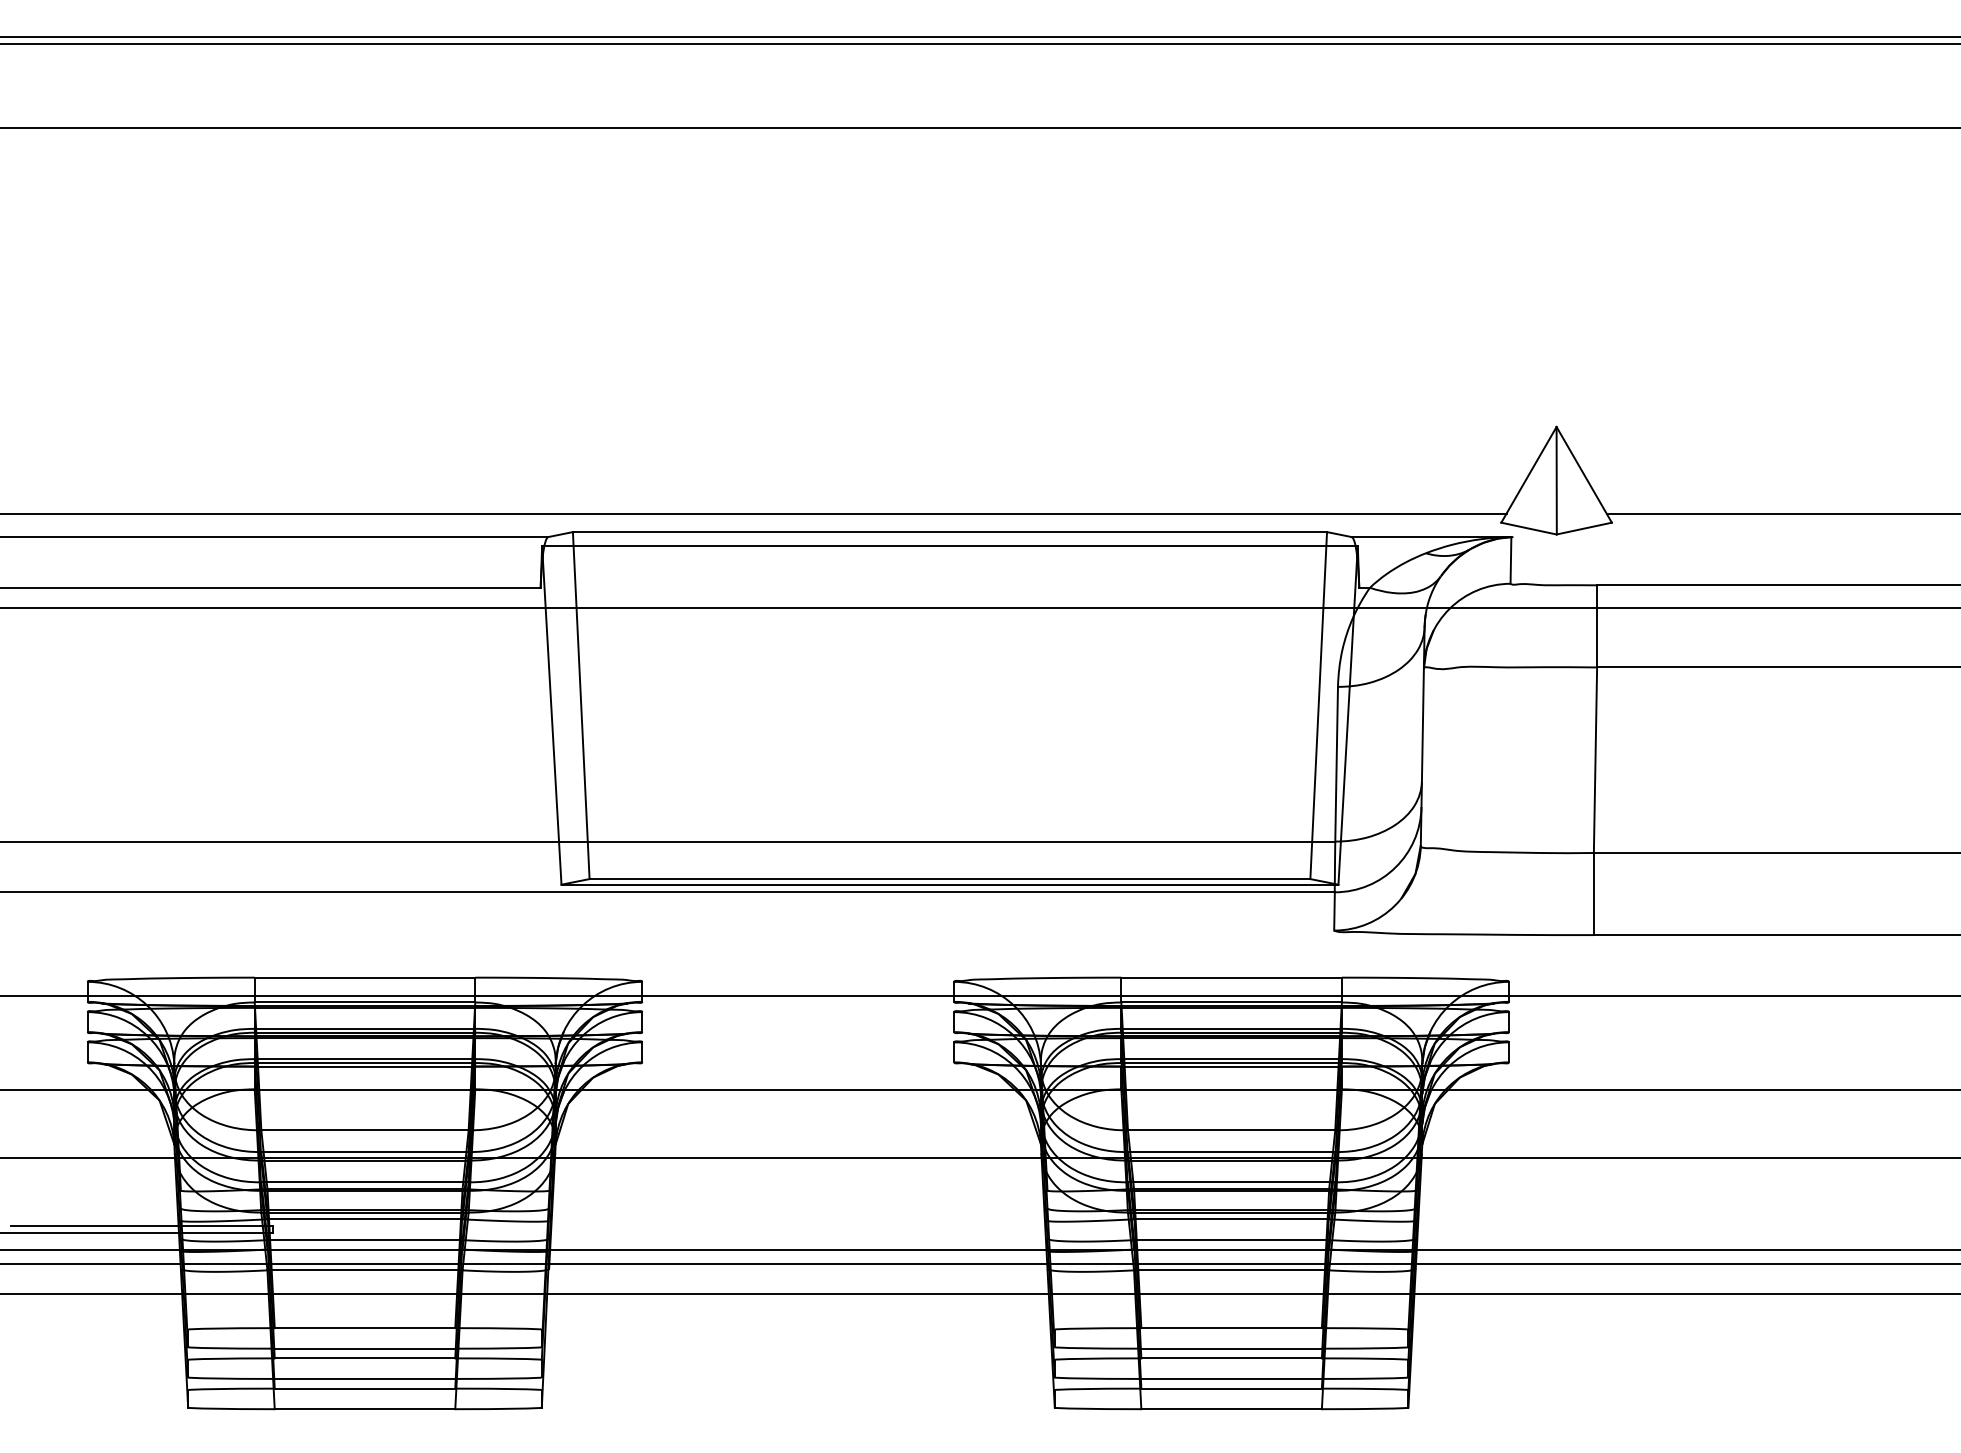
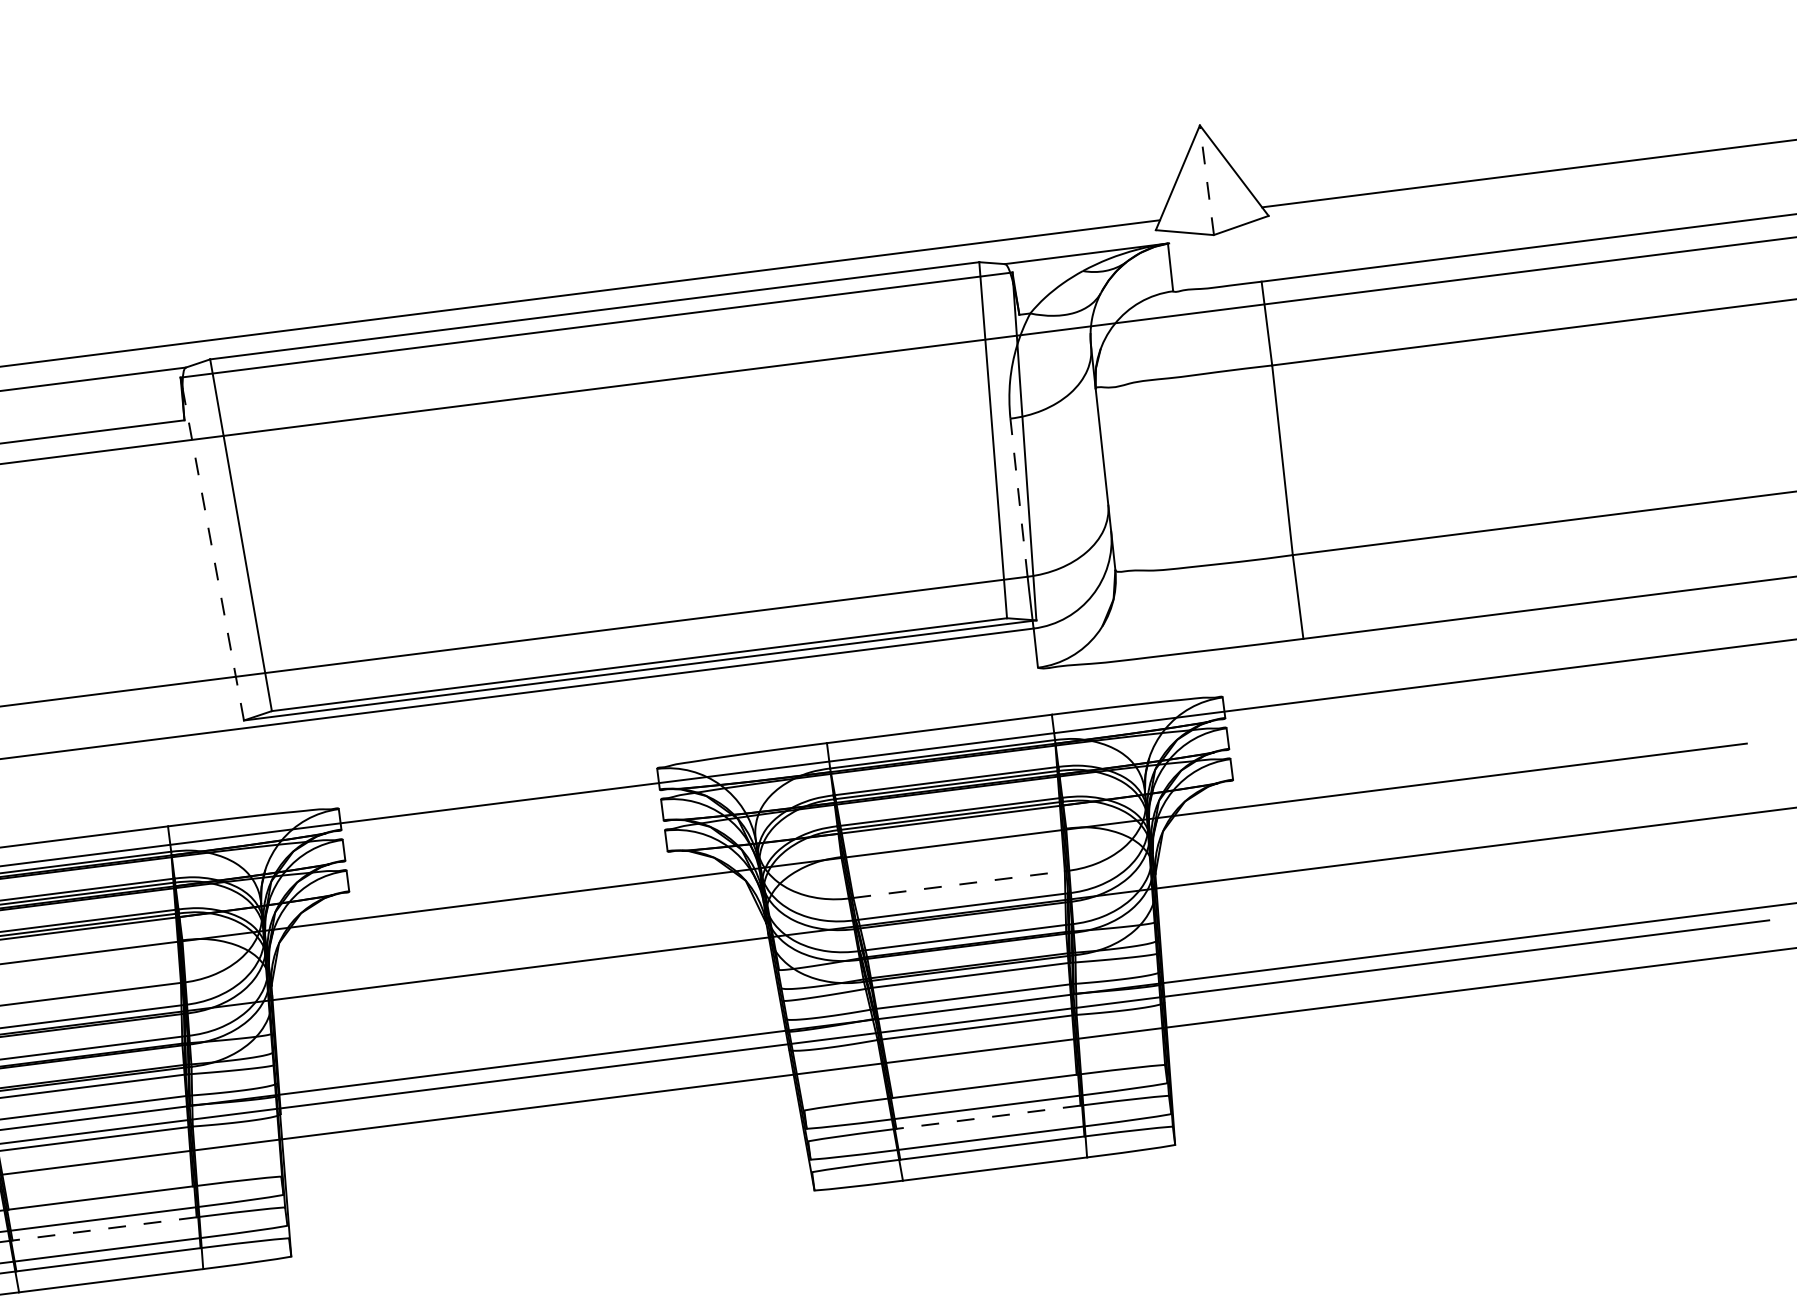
line: (1556, 480) -> (1206, 180), solid -> dashed
line: (552, 720) -> (213, 554), solid -> dashed
line: (1336, 763) -> (1018, 497), solid -> dashed
line: (1231, 1130) -> (958, 884), solid -> dashed
line: (364, 1358) -> (104, 1229), solid -> dashed
line: (1231, 1358) -> (988, 1117), solid -> dashed

